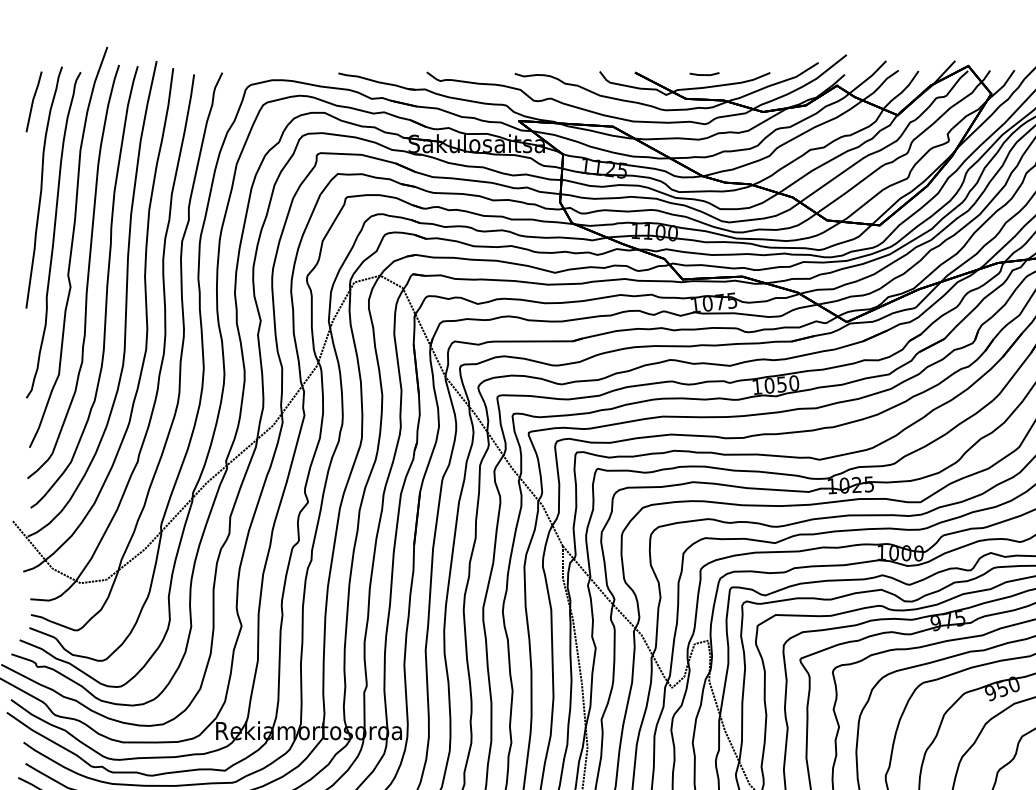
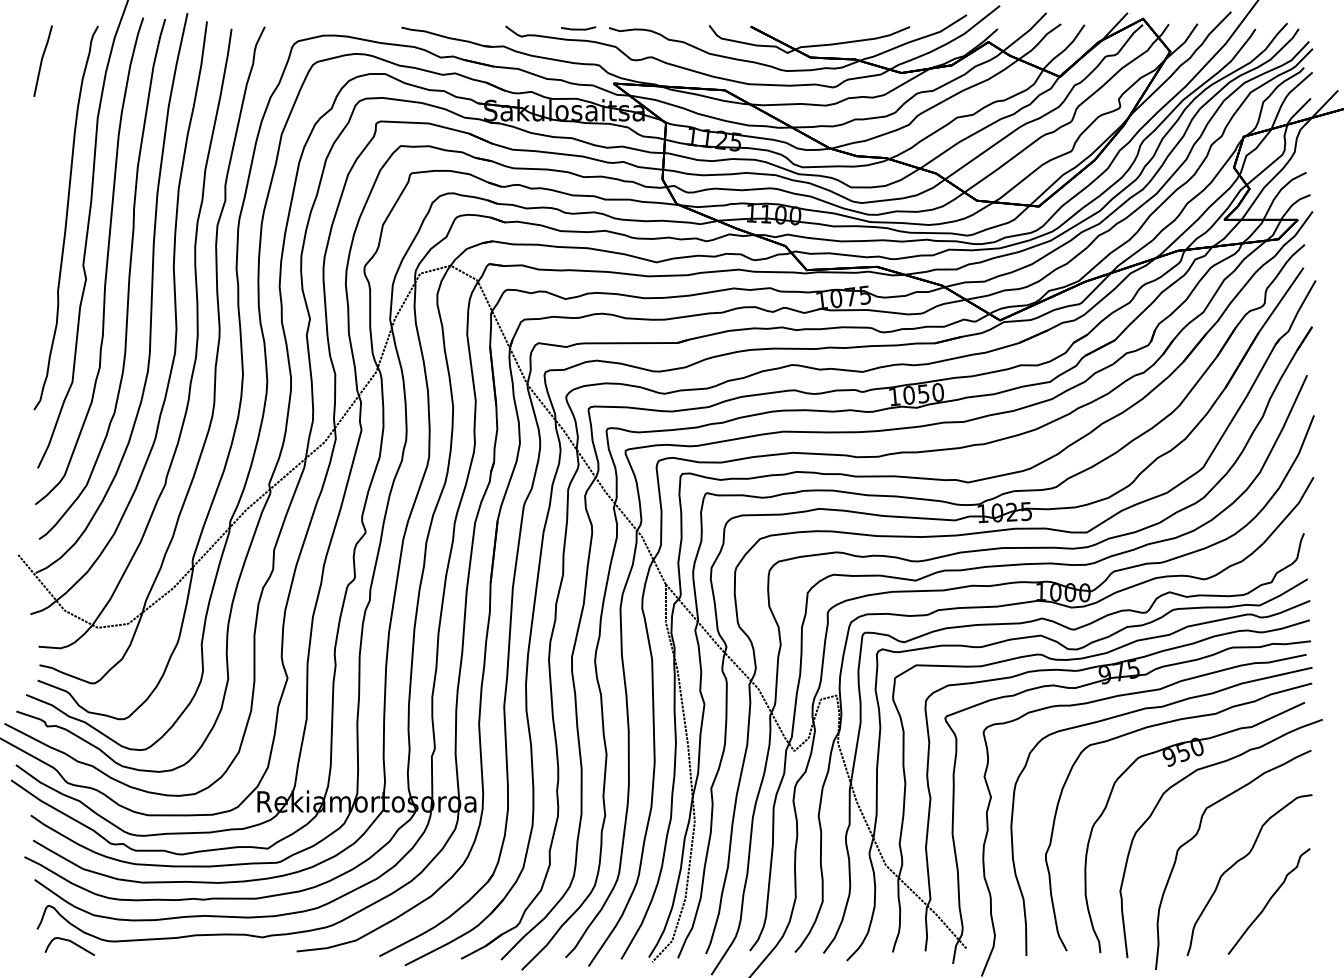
line: (704, 74) -> (578, 28), moved
curve: (42, 187) -> (52, 161), removed

